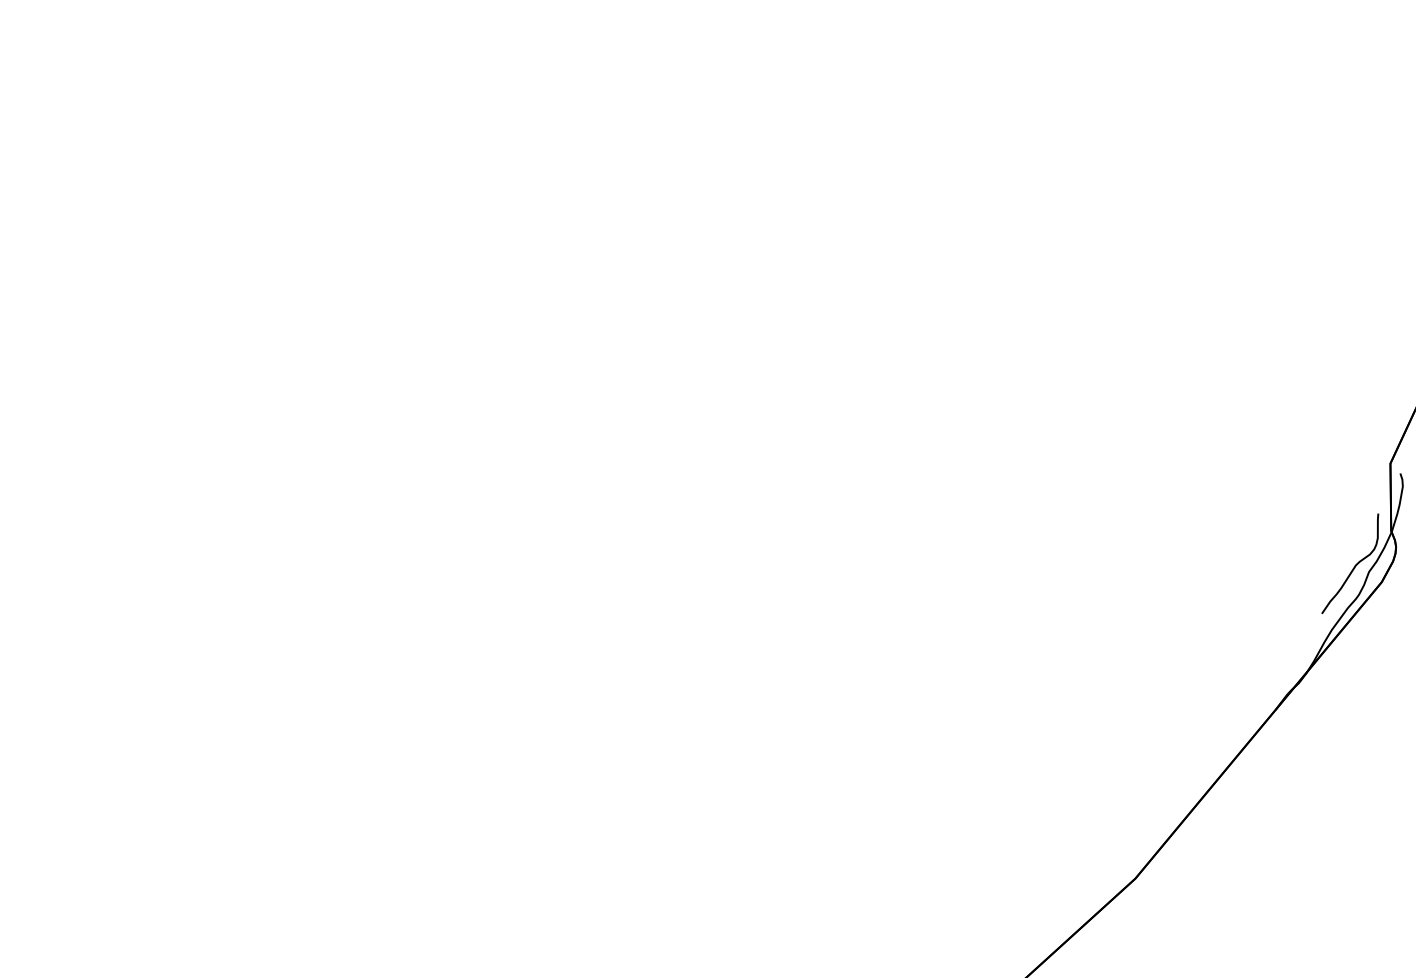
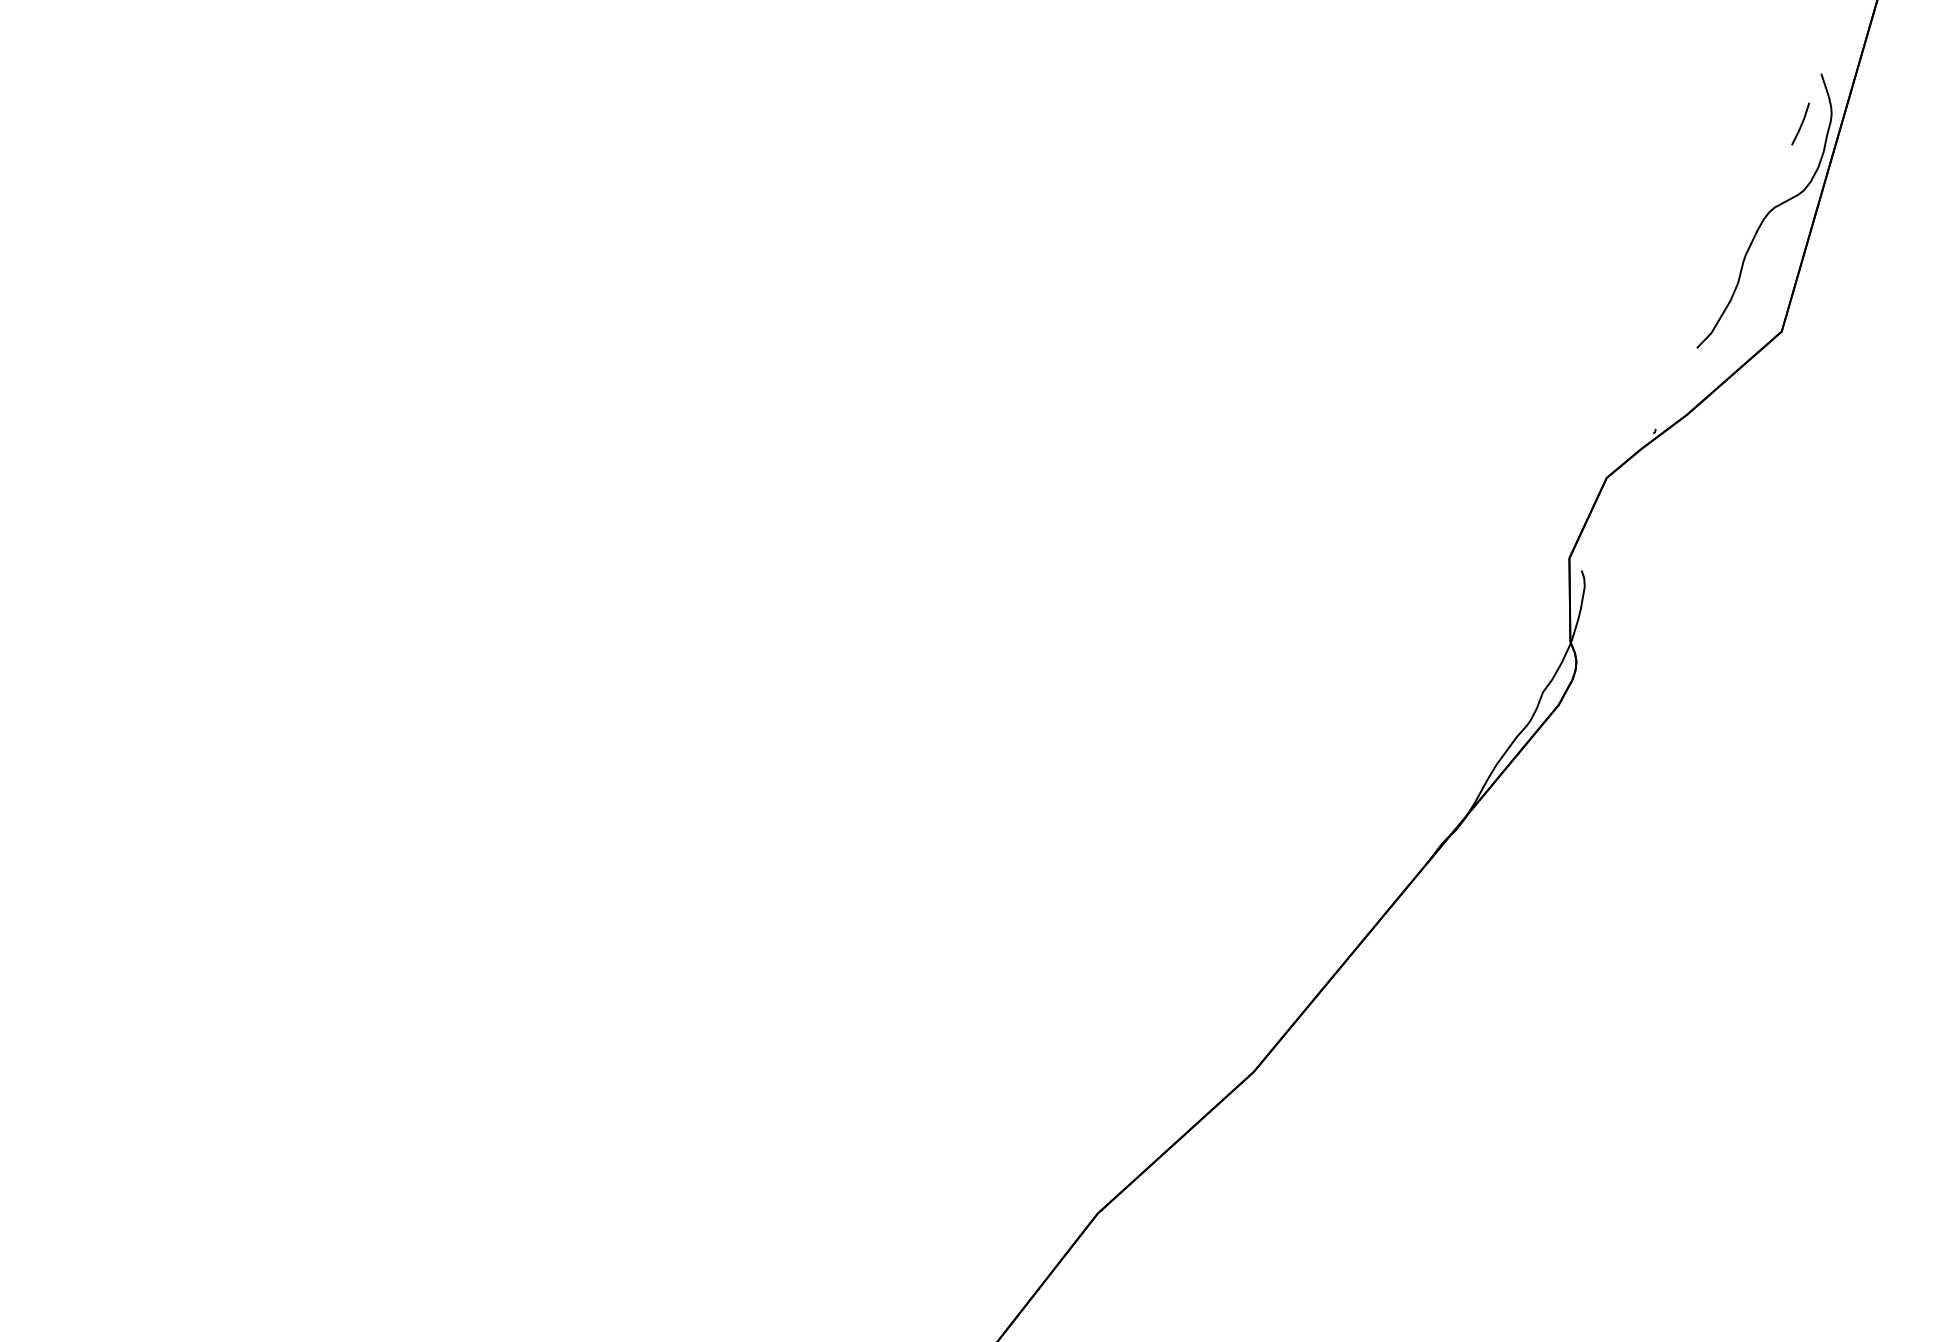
curve: (1354, 566) -> (1524, 685), removed

